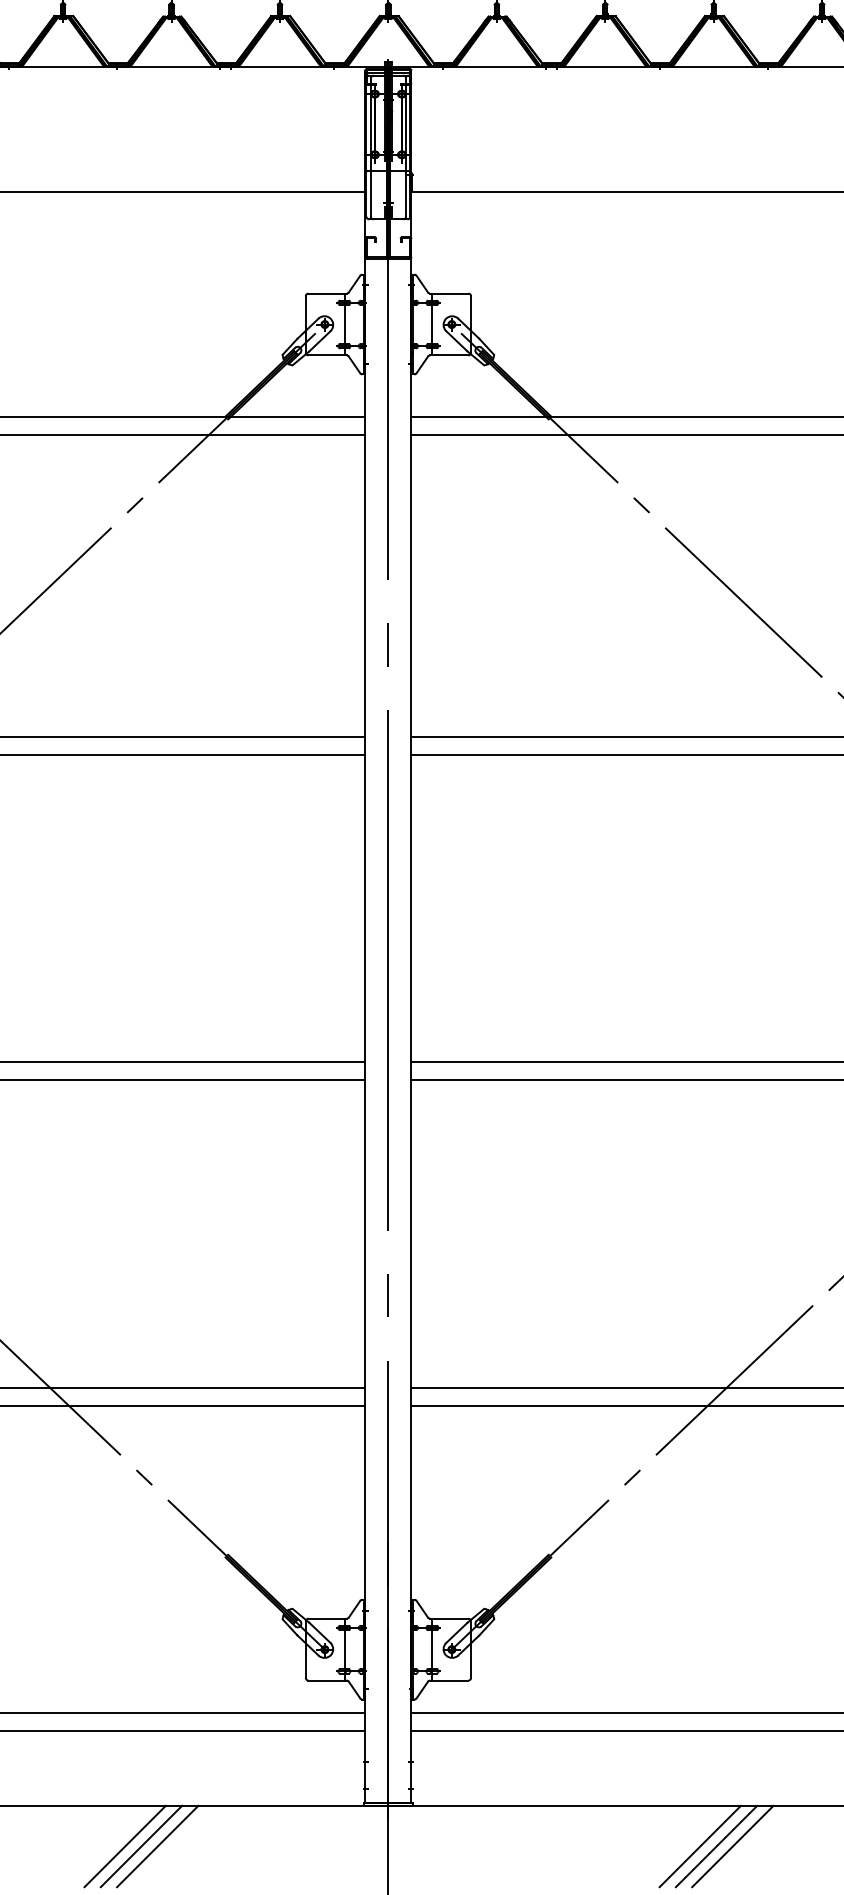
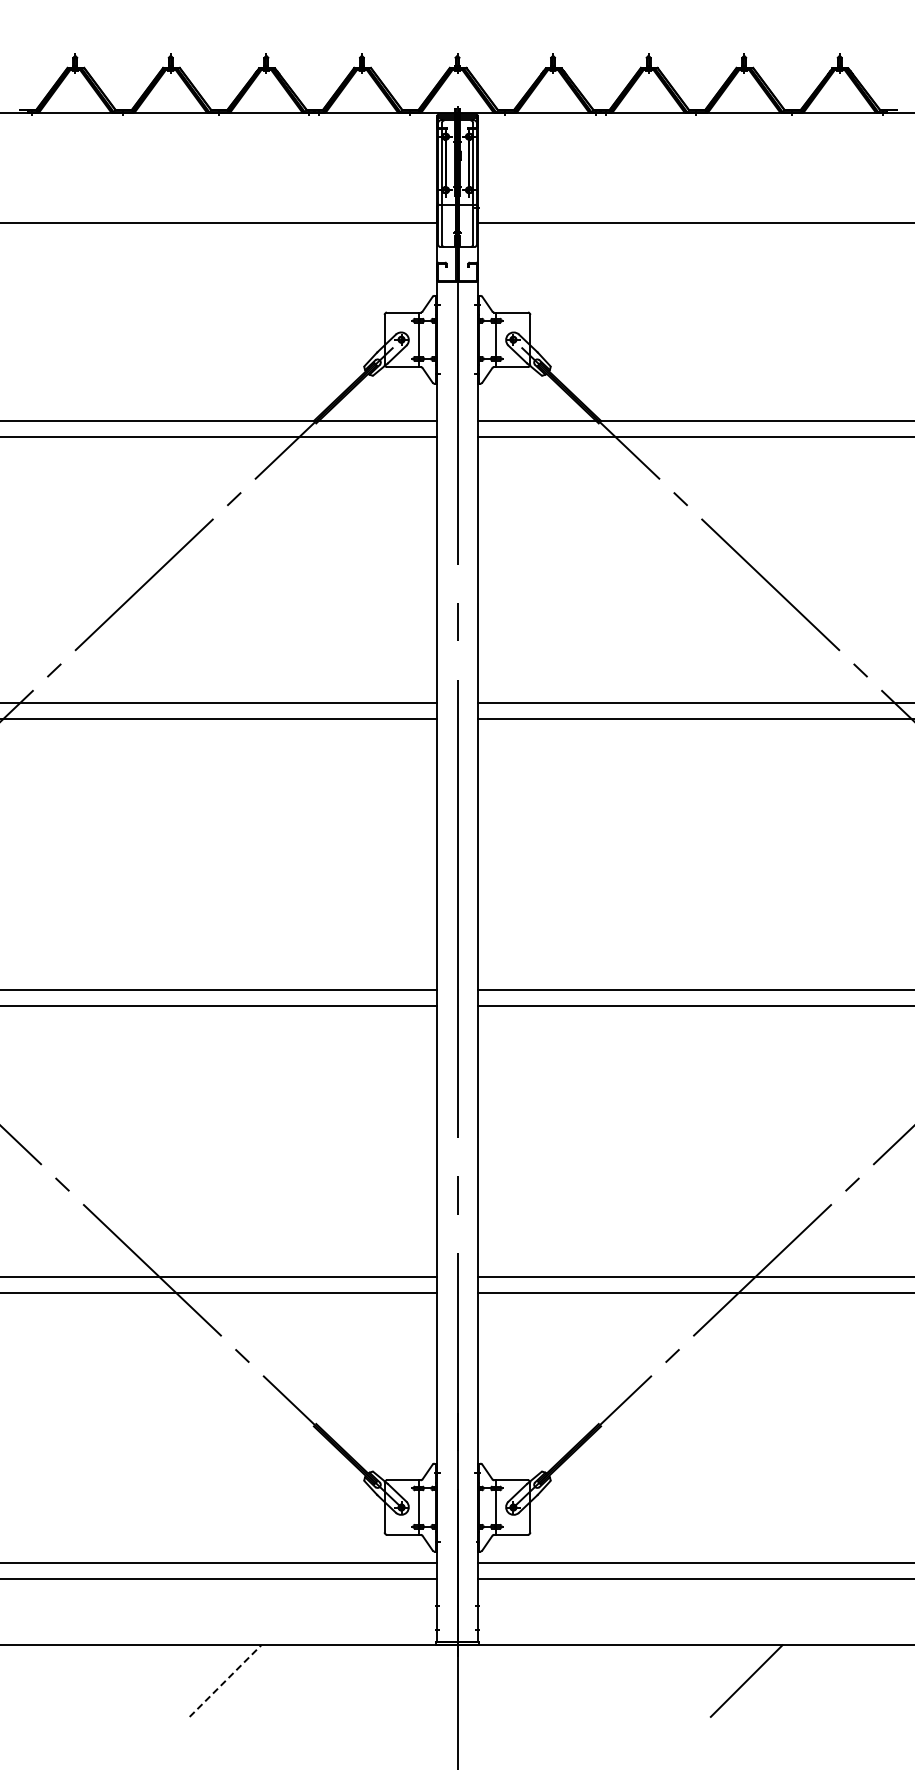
line: (141, 1845) -> (239, 1680), removed
line: (158, 1845) -> (254, 1680), removed
line: (700, 1845) -> (732, 1680), removed
line: (732, 1845) -> (760, 1680), removed
line: (125, 1846) -> (225, 1681), solid -> dashed

